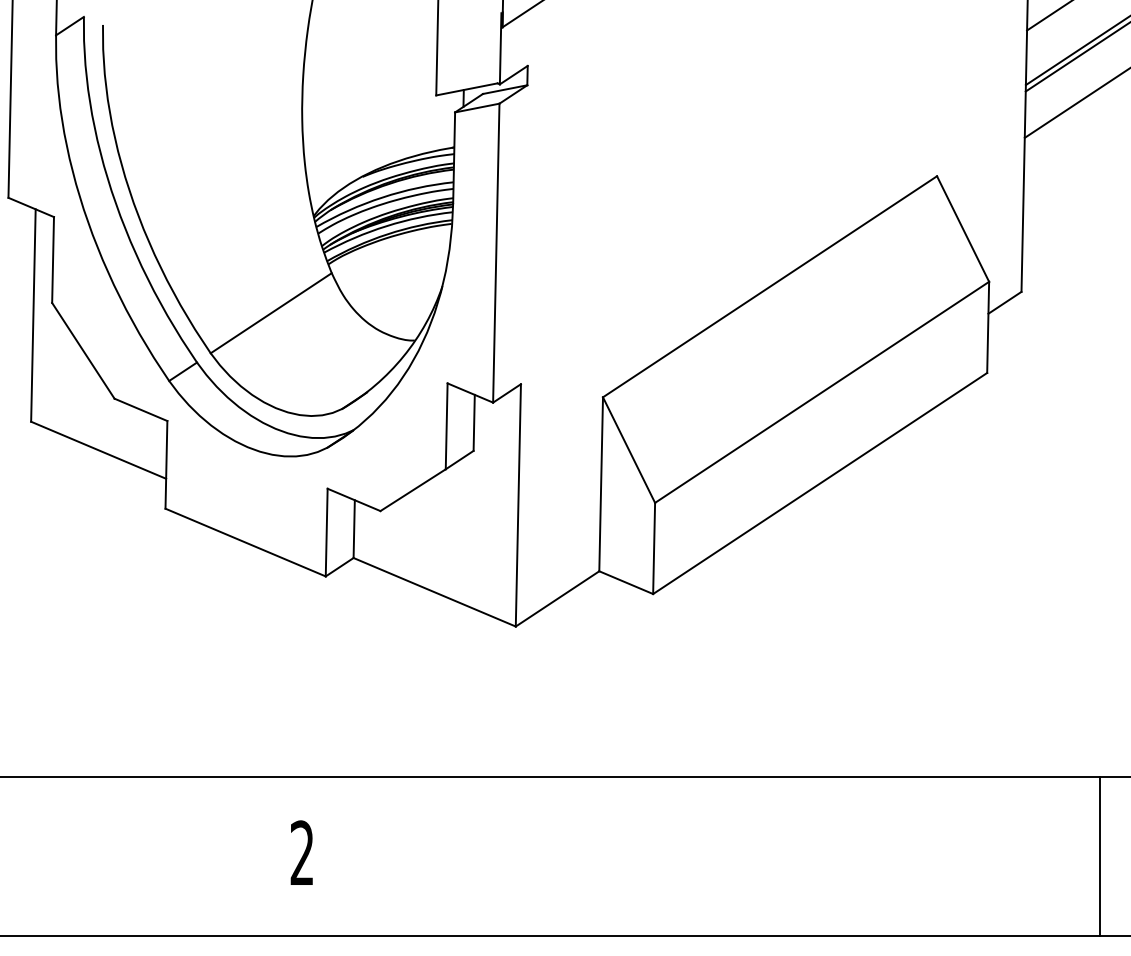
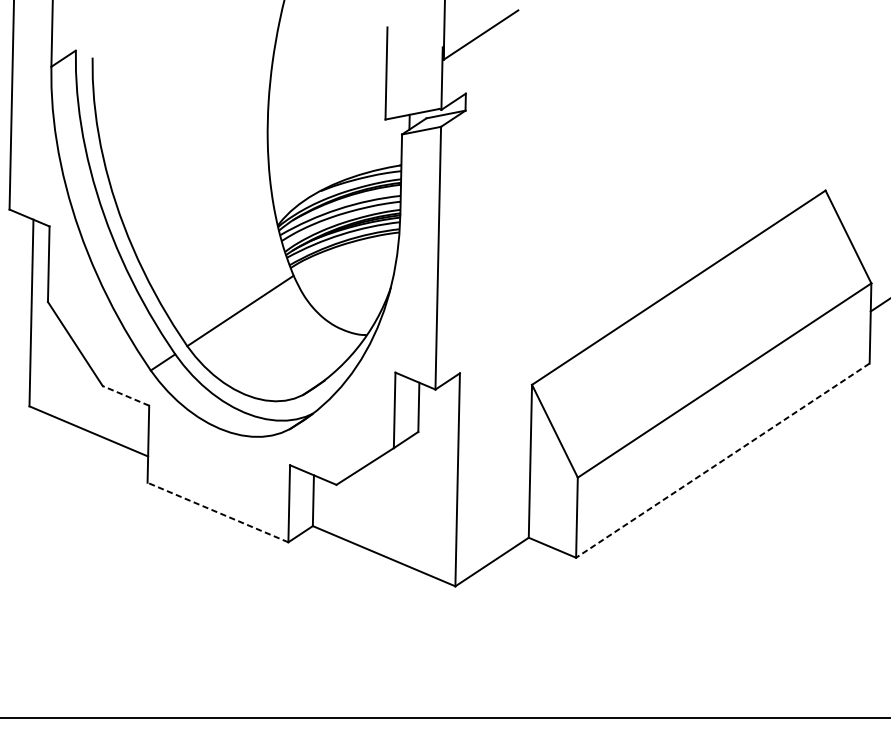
line: (140, 409) -> (125, 395), solid -> dashed
line: (819, 483) -> (722, 460), solid -> dashed
line: (245, 542) -> (217, 512), solid -> dashed

